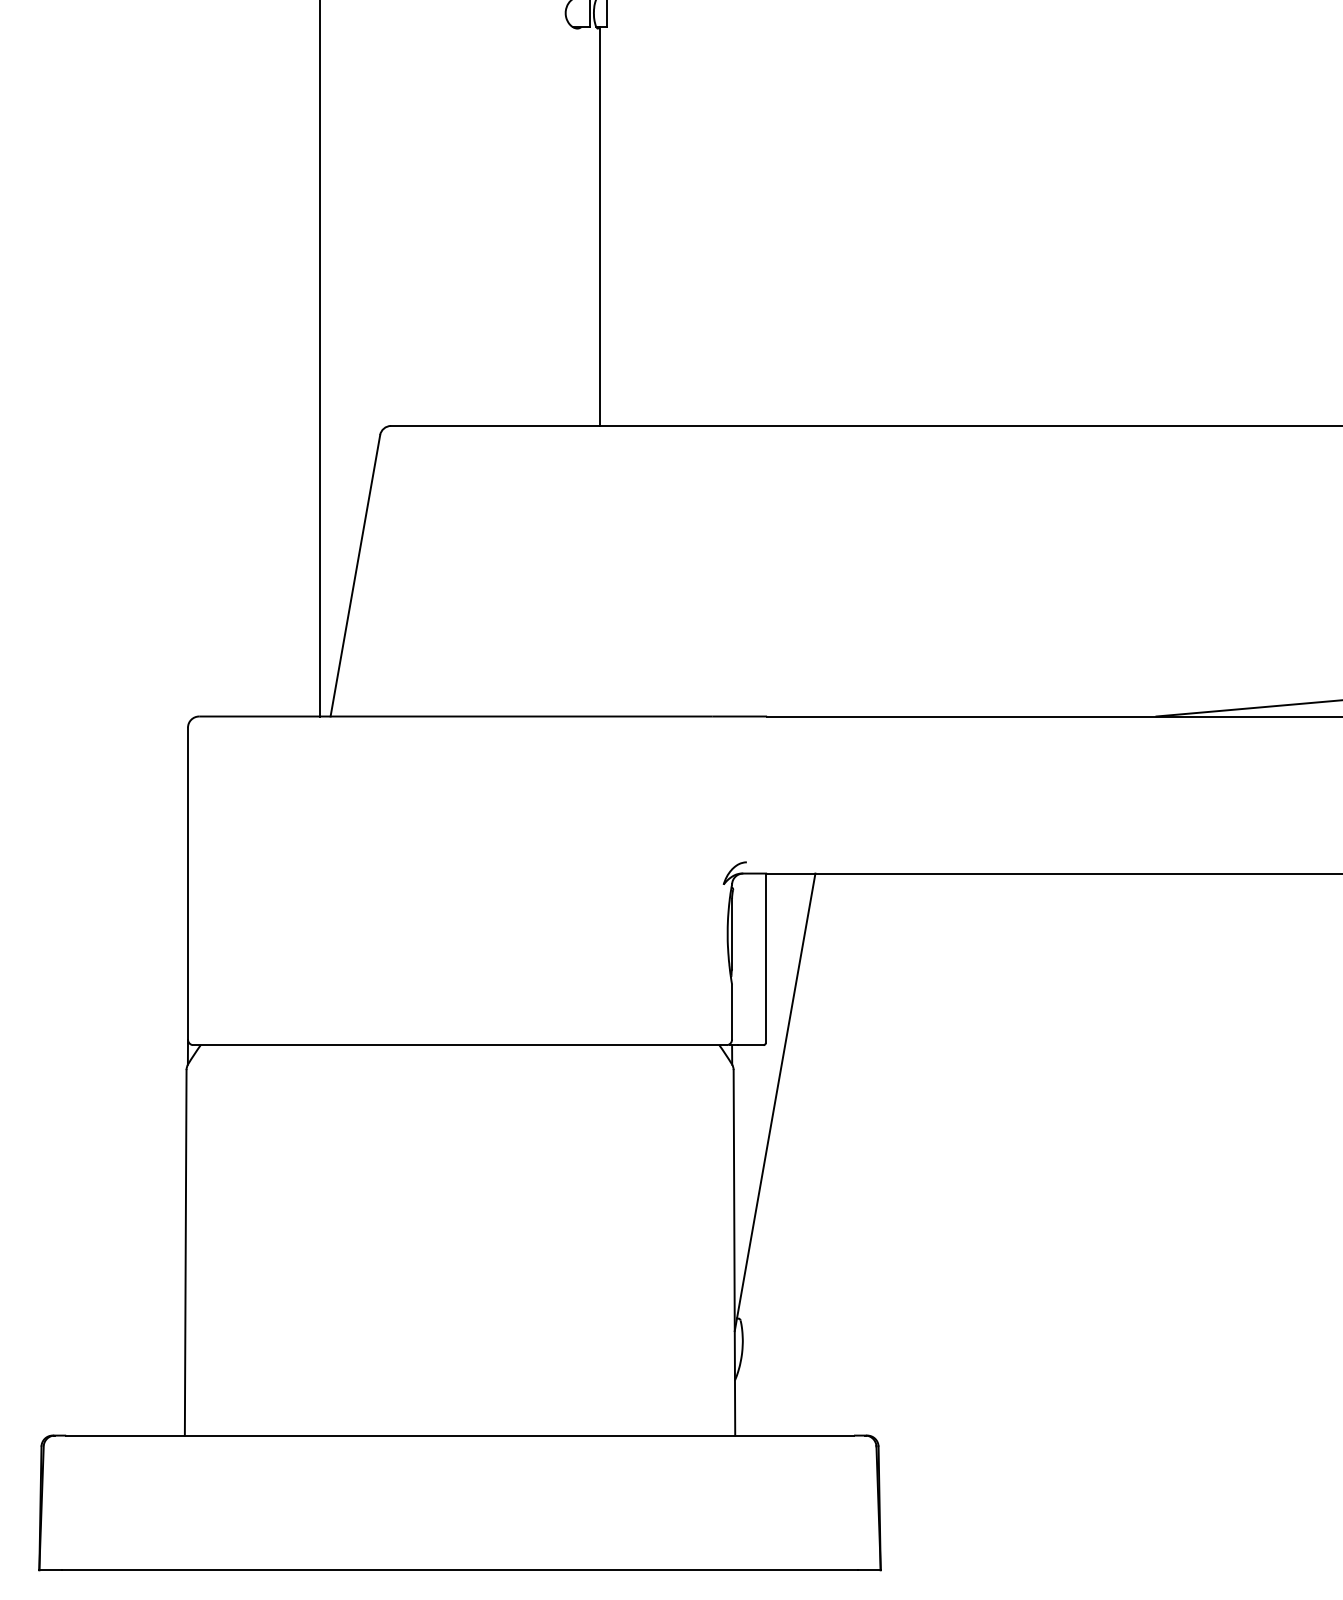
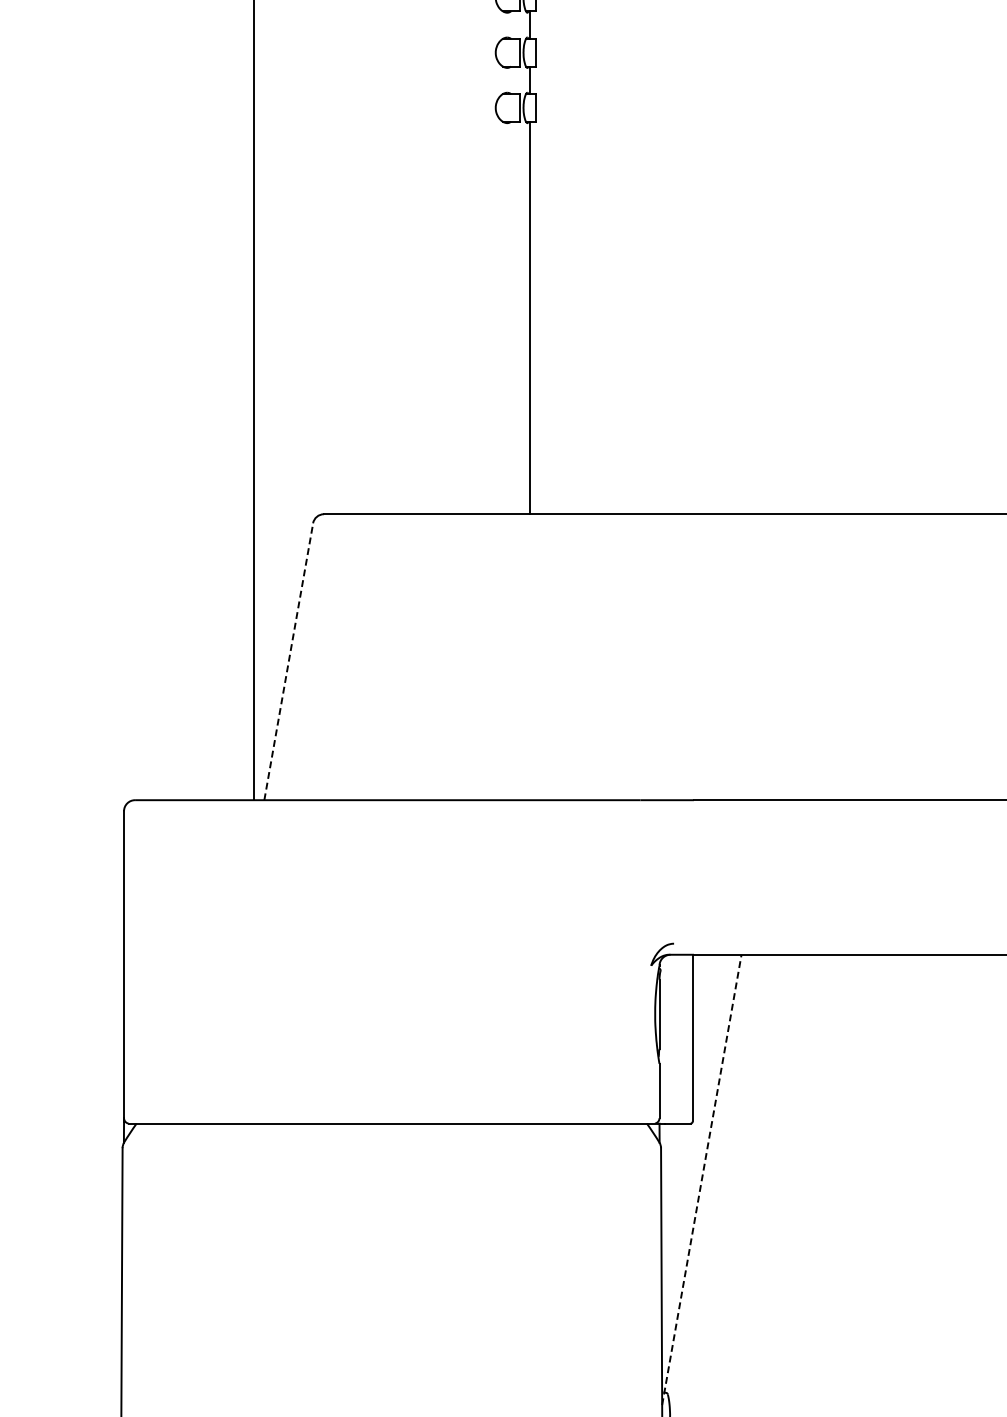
line: (355, 575) -> (288, 661), solid -> dashed
line: (775, 1101) -> (702, 1179), solid -> dashed

